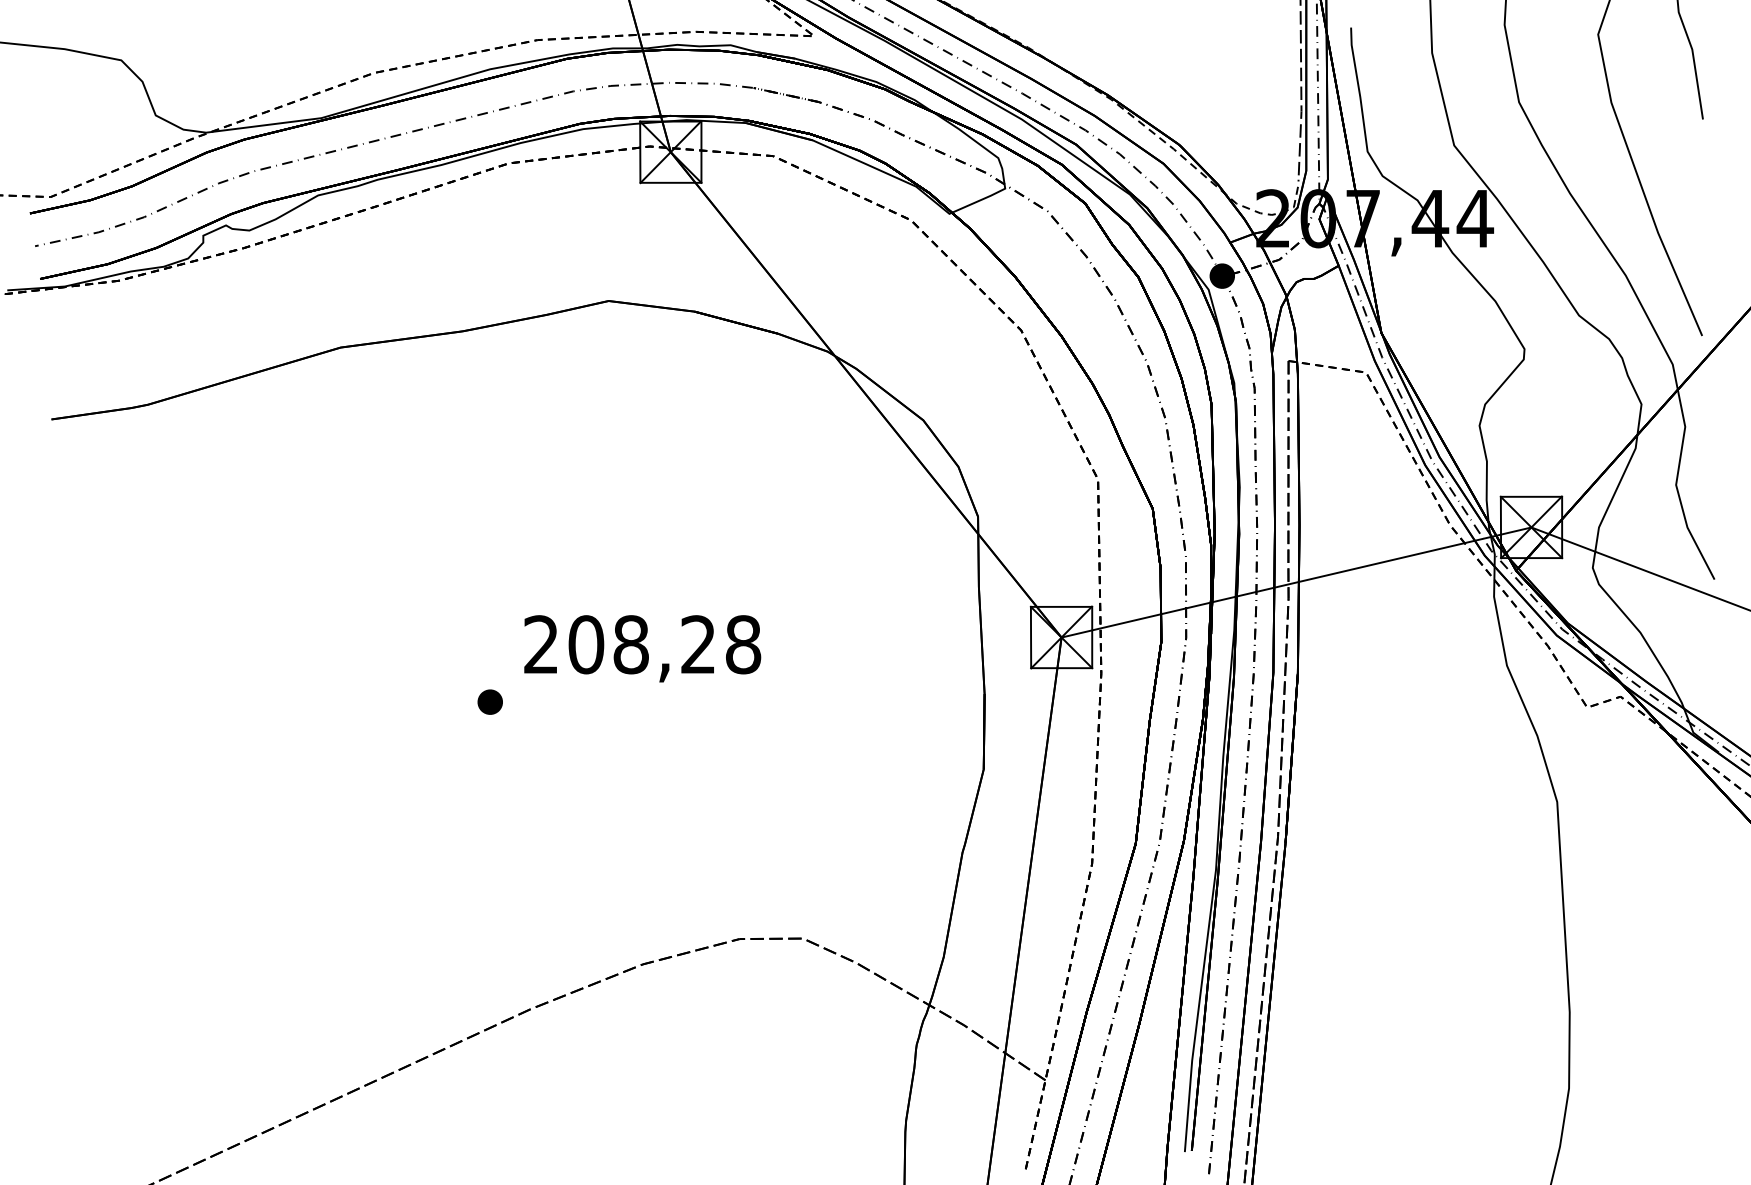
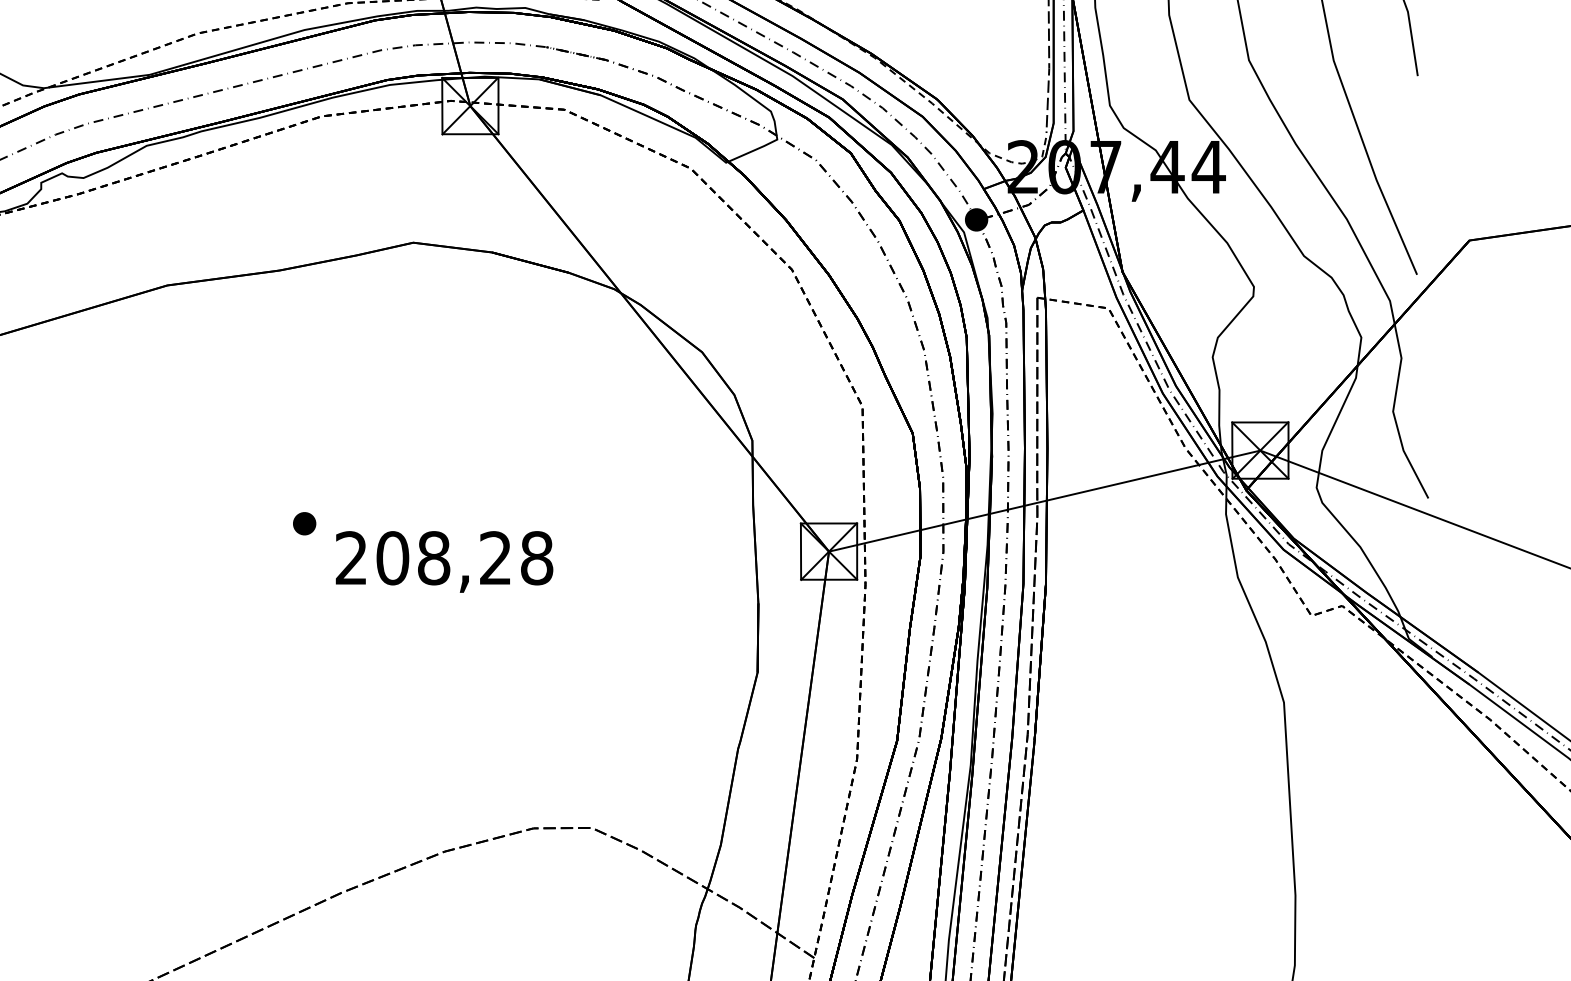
part: (489, 701) -> (303, 523), moved

